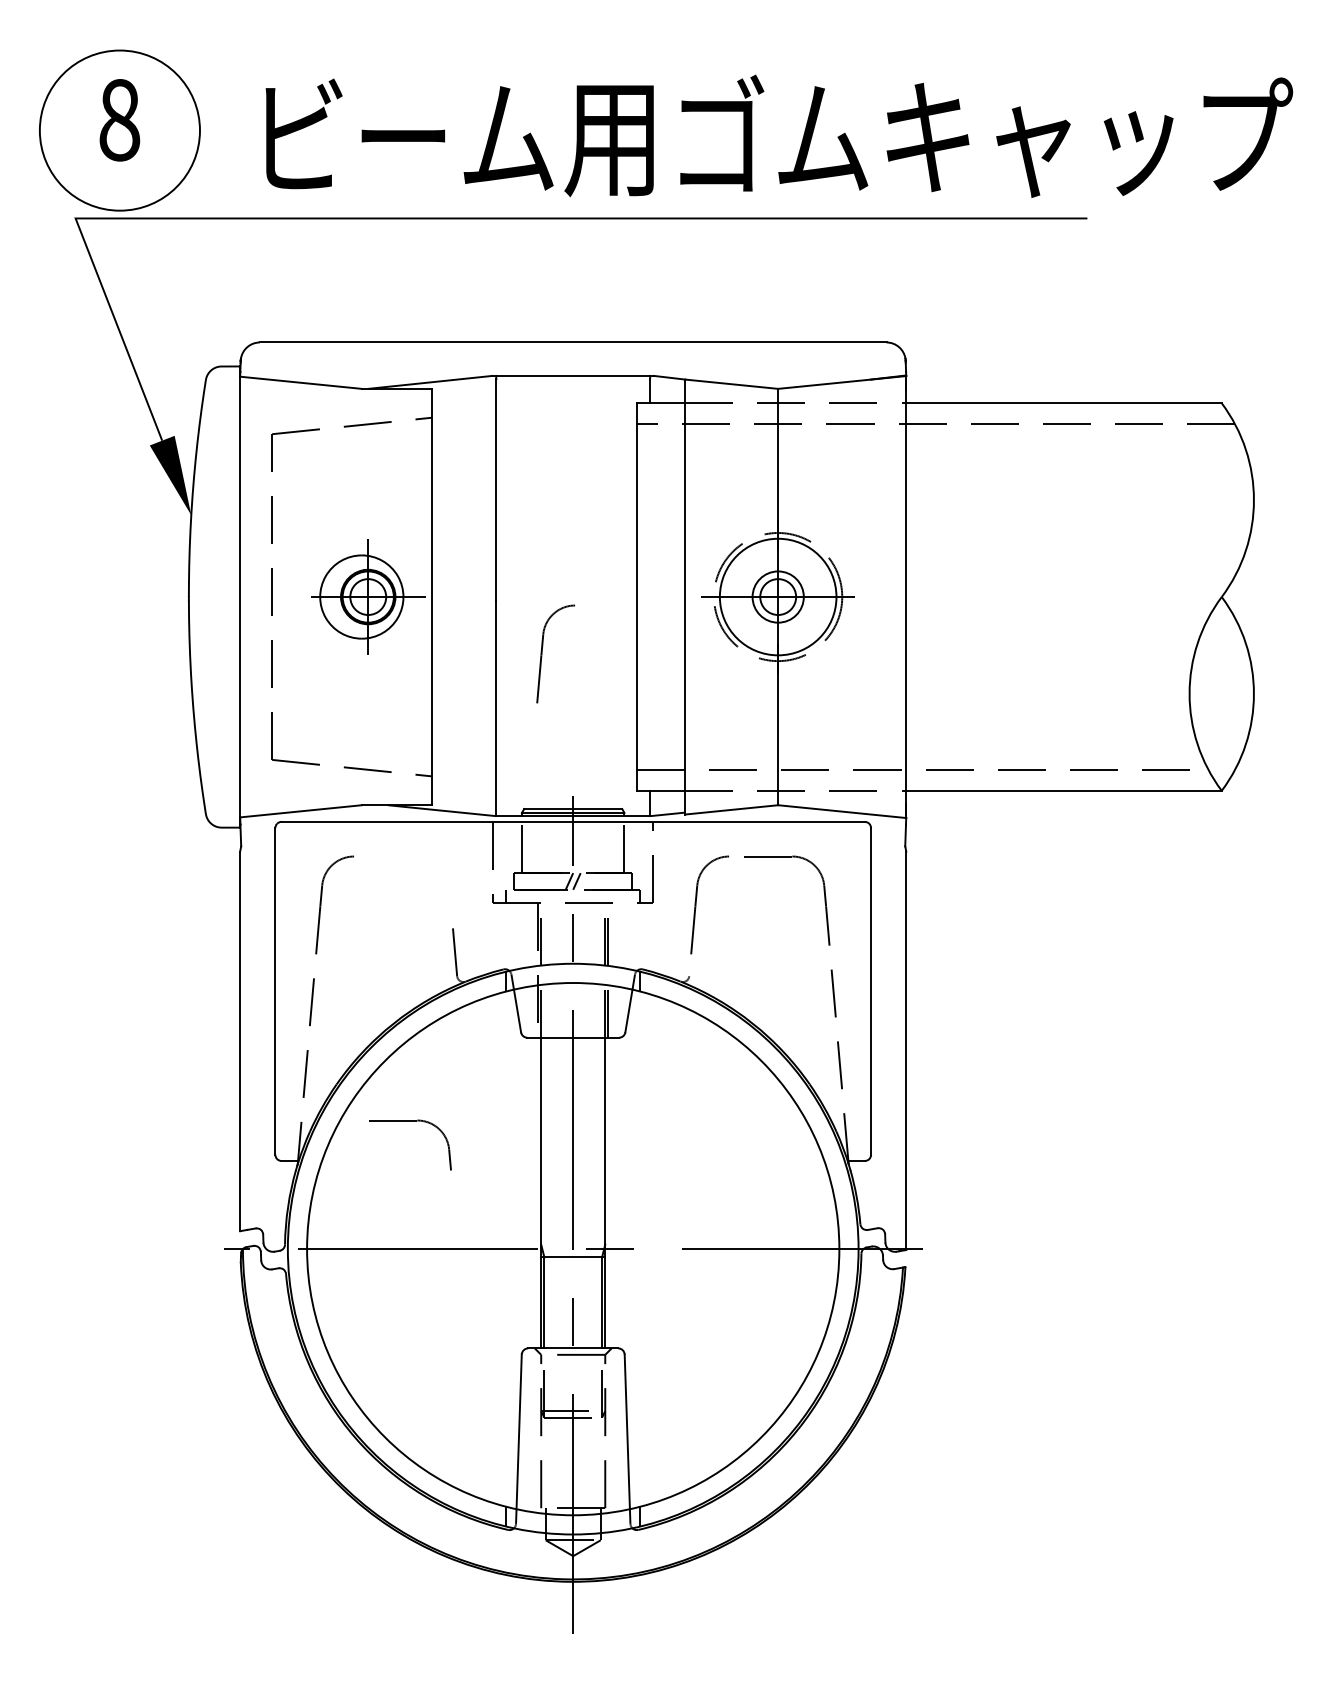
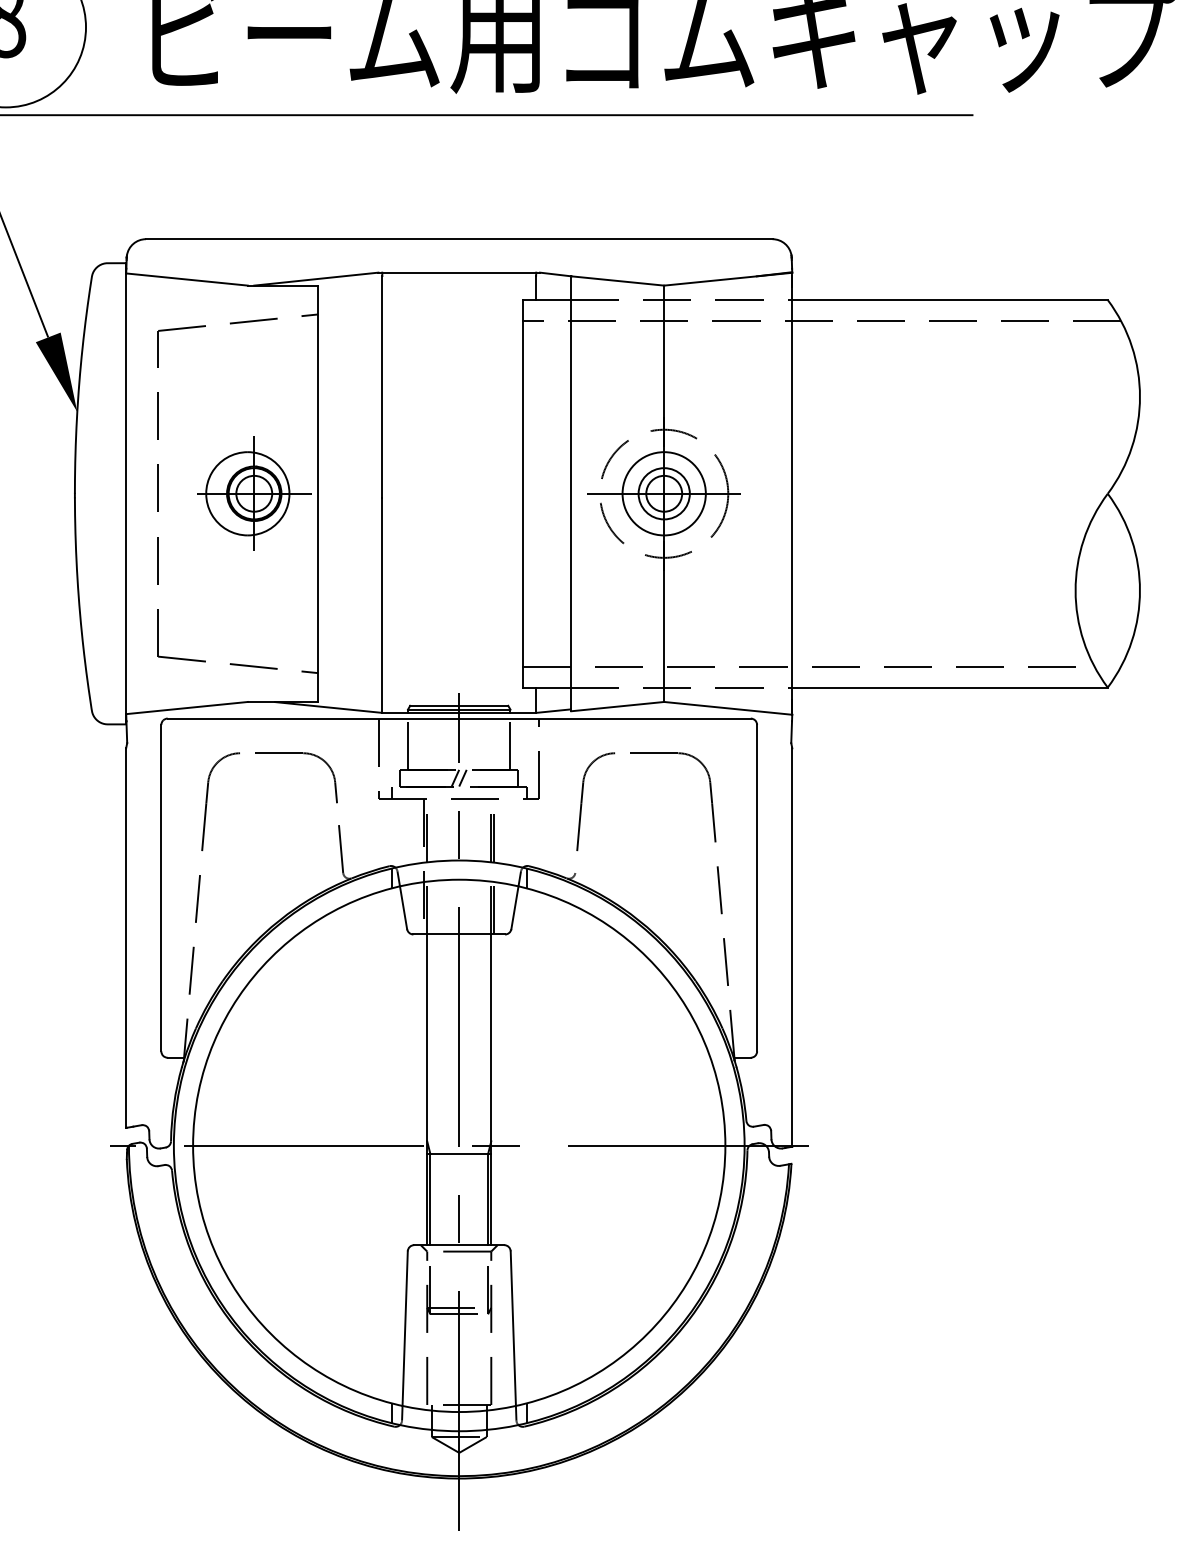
circle: (777, 596) -> (663, 493), size x0.71
part: (542, 653) -> (428, 550), removed
part: (410, 1121) -> (296, 754), moved

